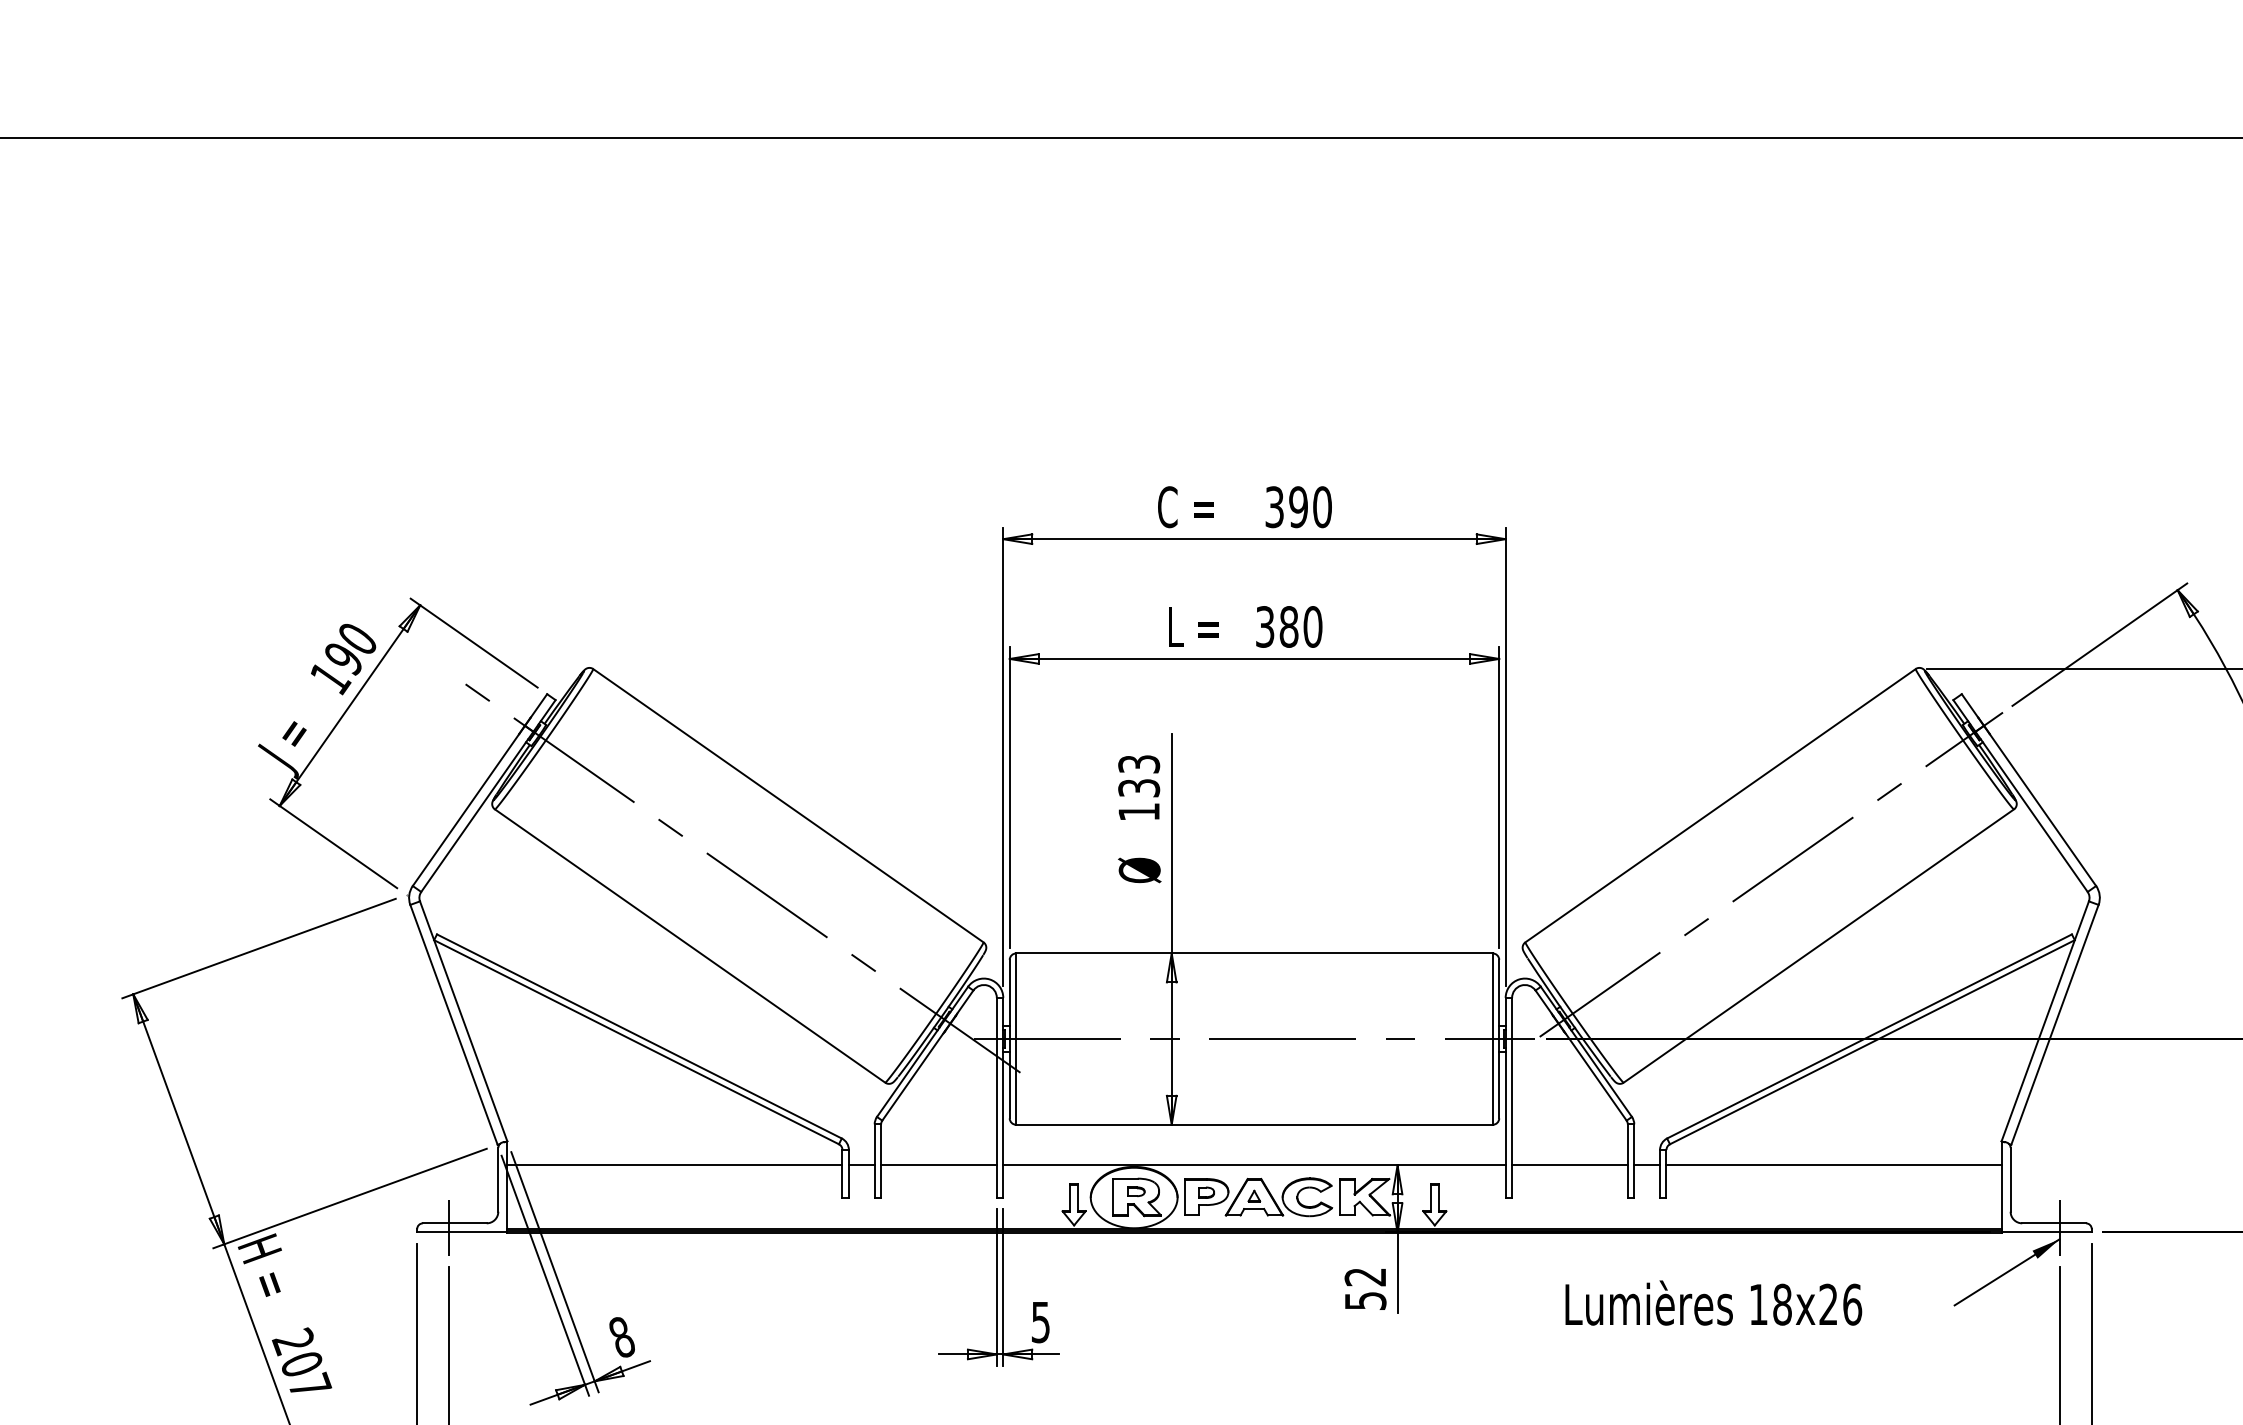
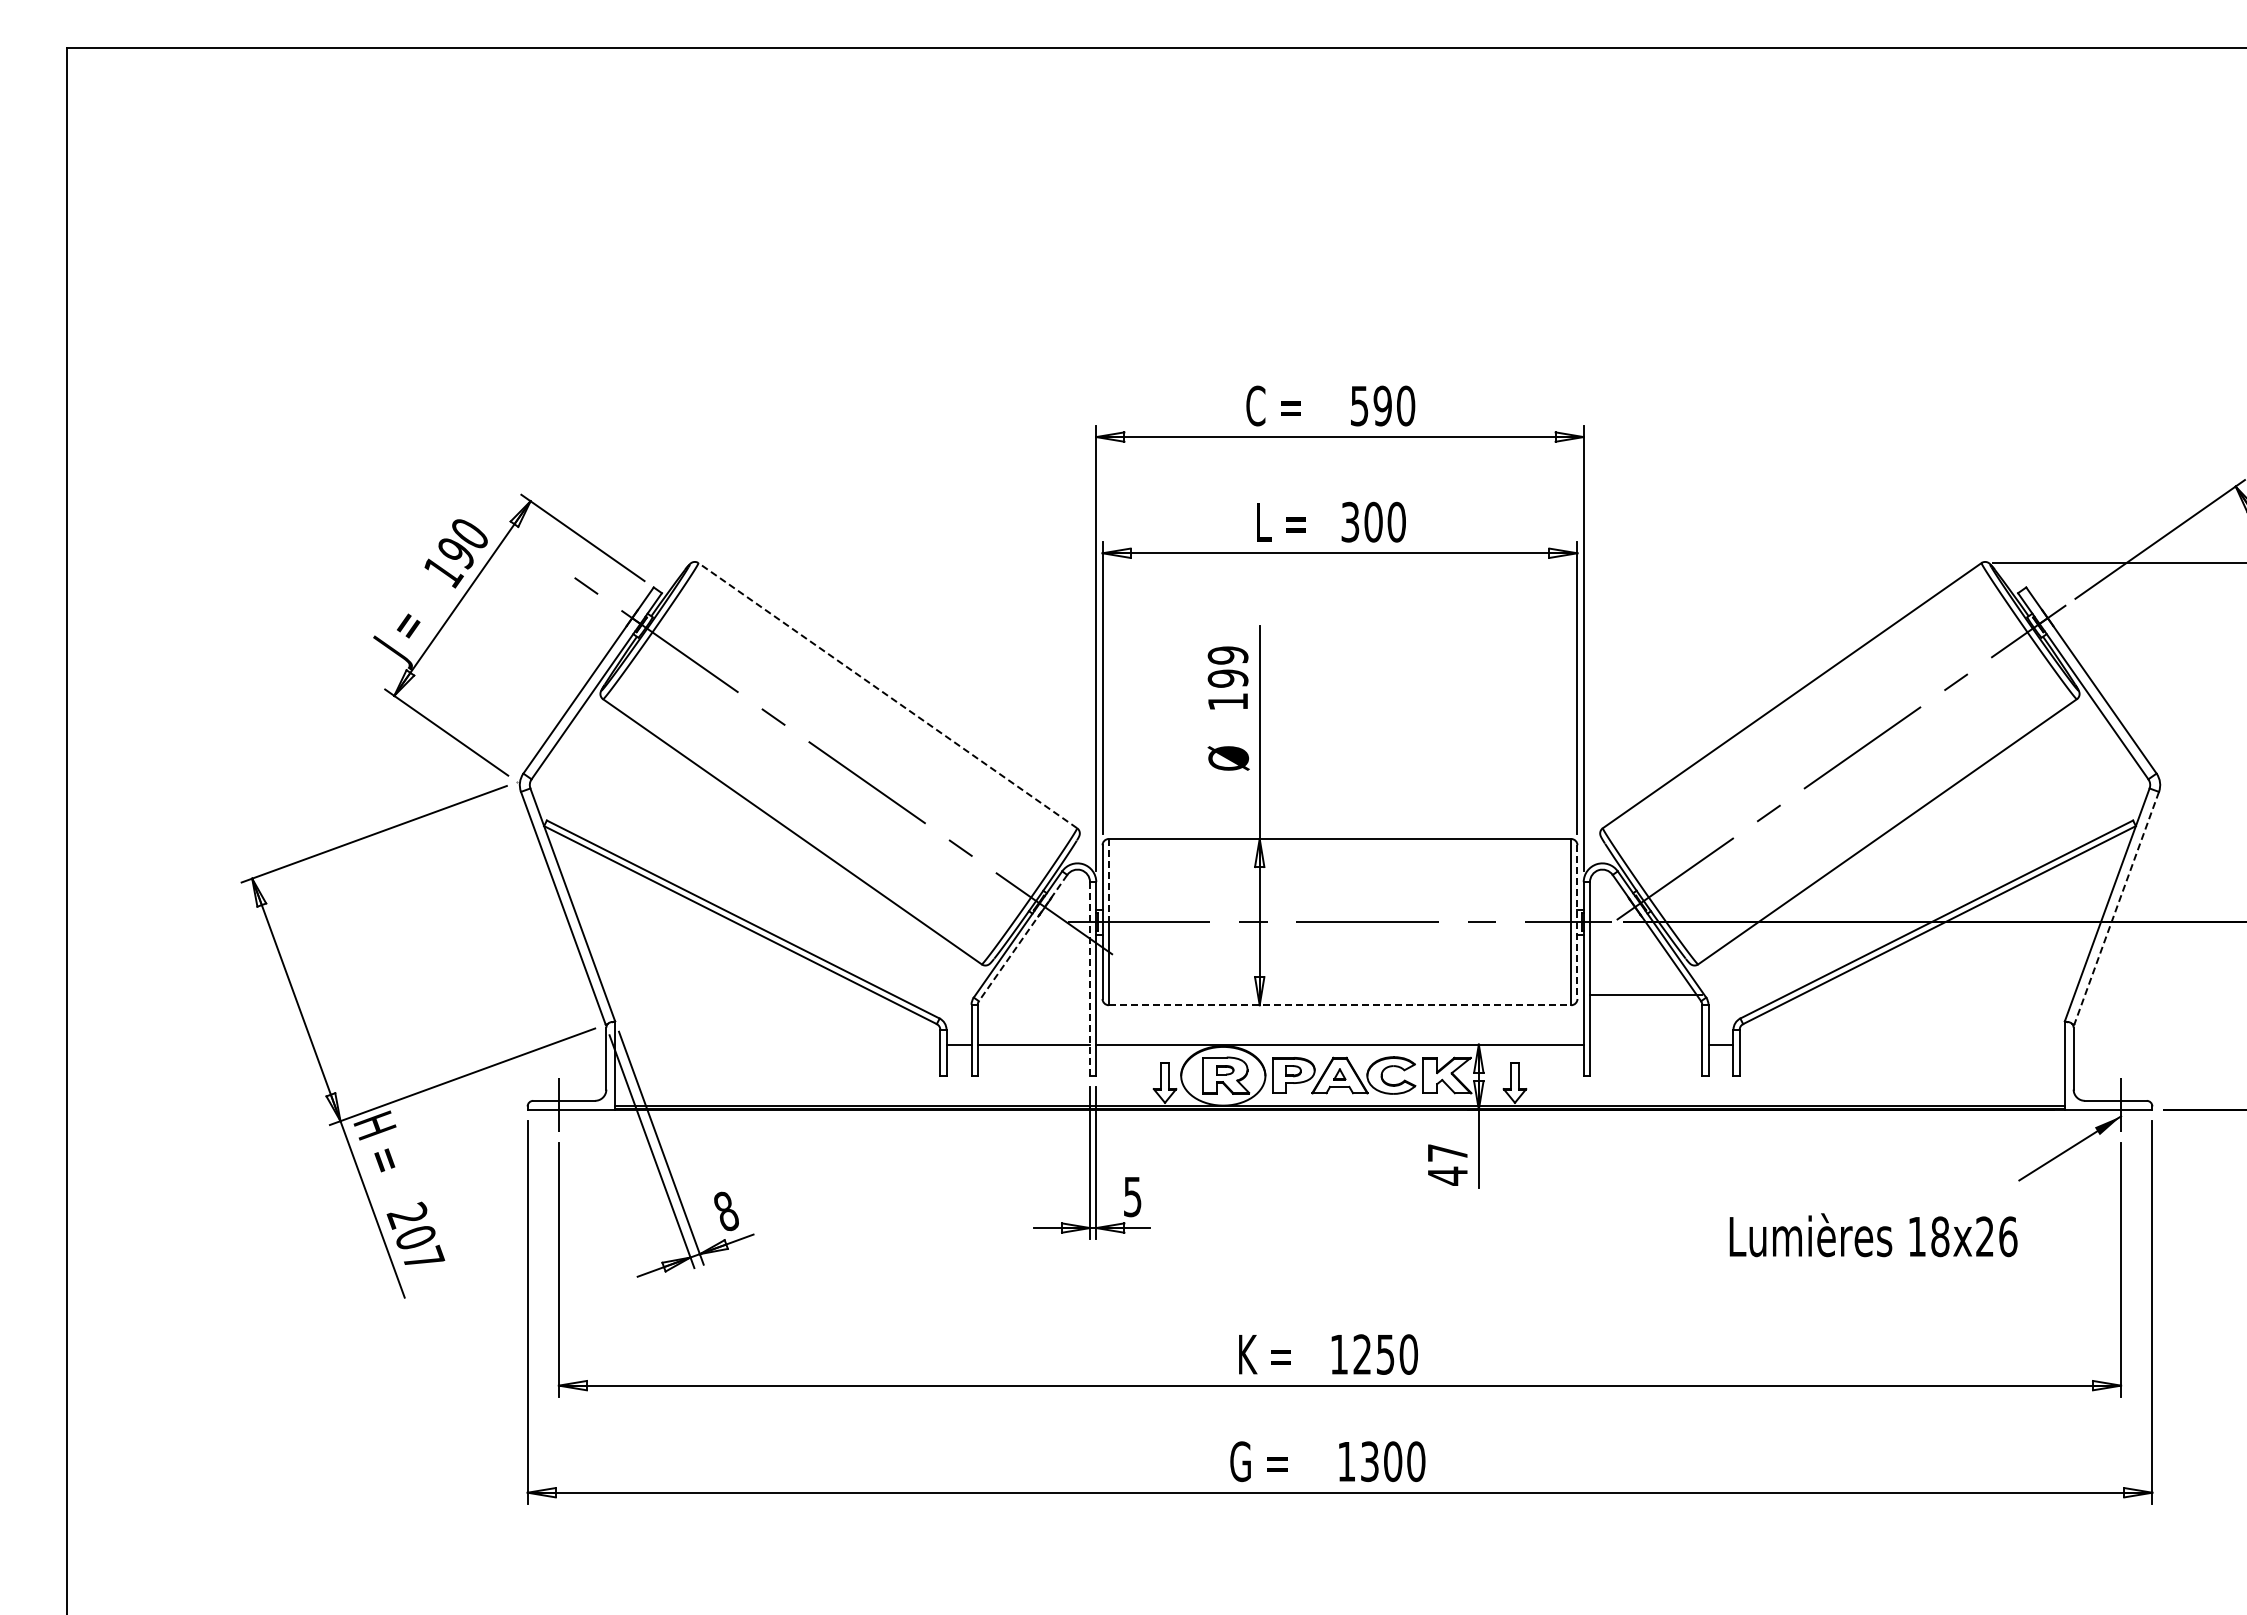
text: (1274, 506) -> (1359, 405), 390 -> 590
text: (1288, 627) -> (1373, 522), 380 -> 300
text: (1138, 775) -> (1227, 666), 133 -> 199
line: (788, 805) -> (887, 695), solid -> dashed
line: (1015, 996) -> (1108, 880), solid -> dashed
line: (2054, 1025) -> (2116, 908), solid -> dashed
line: (1499, 1039) -> (1577, 922), solid -> dashed
line: (927, 1056) -> (1022, 938), solid -> dashed
line: (997, 1097) -> (1090, 978), solid -> dashed
line: (1254, 1125) -> (1340, 1005), solid -> dashed
line: (674, 1165) -> (777, 1044), removed
line: (1569, 1165) -> (1645, 994), moved
line: (1833, 1165) -> (1901, 1044), removed
text: (1365, 1288) -> (1447, 1164), 52 -> 47
text: (1713, 1303) -> (1873, 1235), moved

